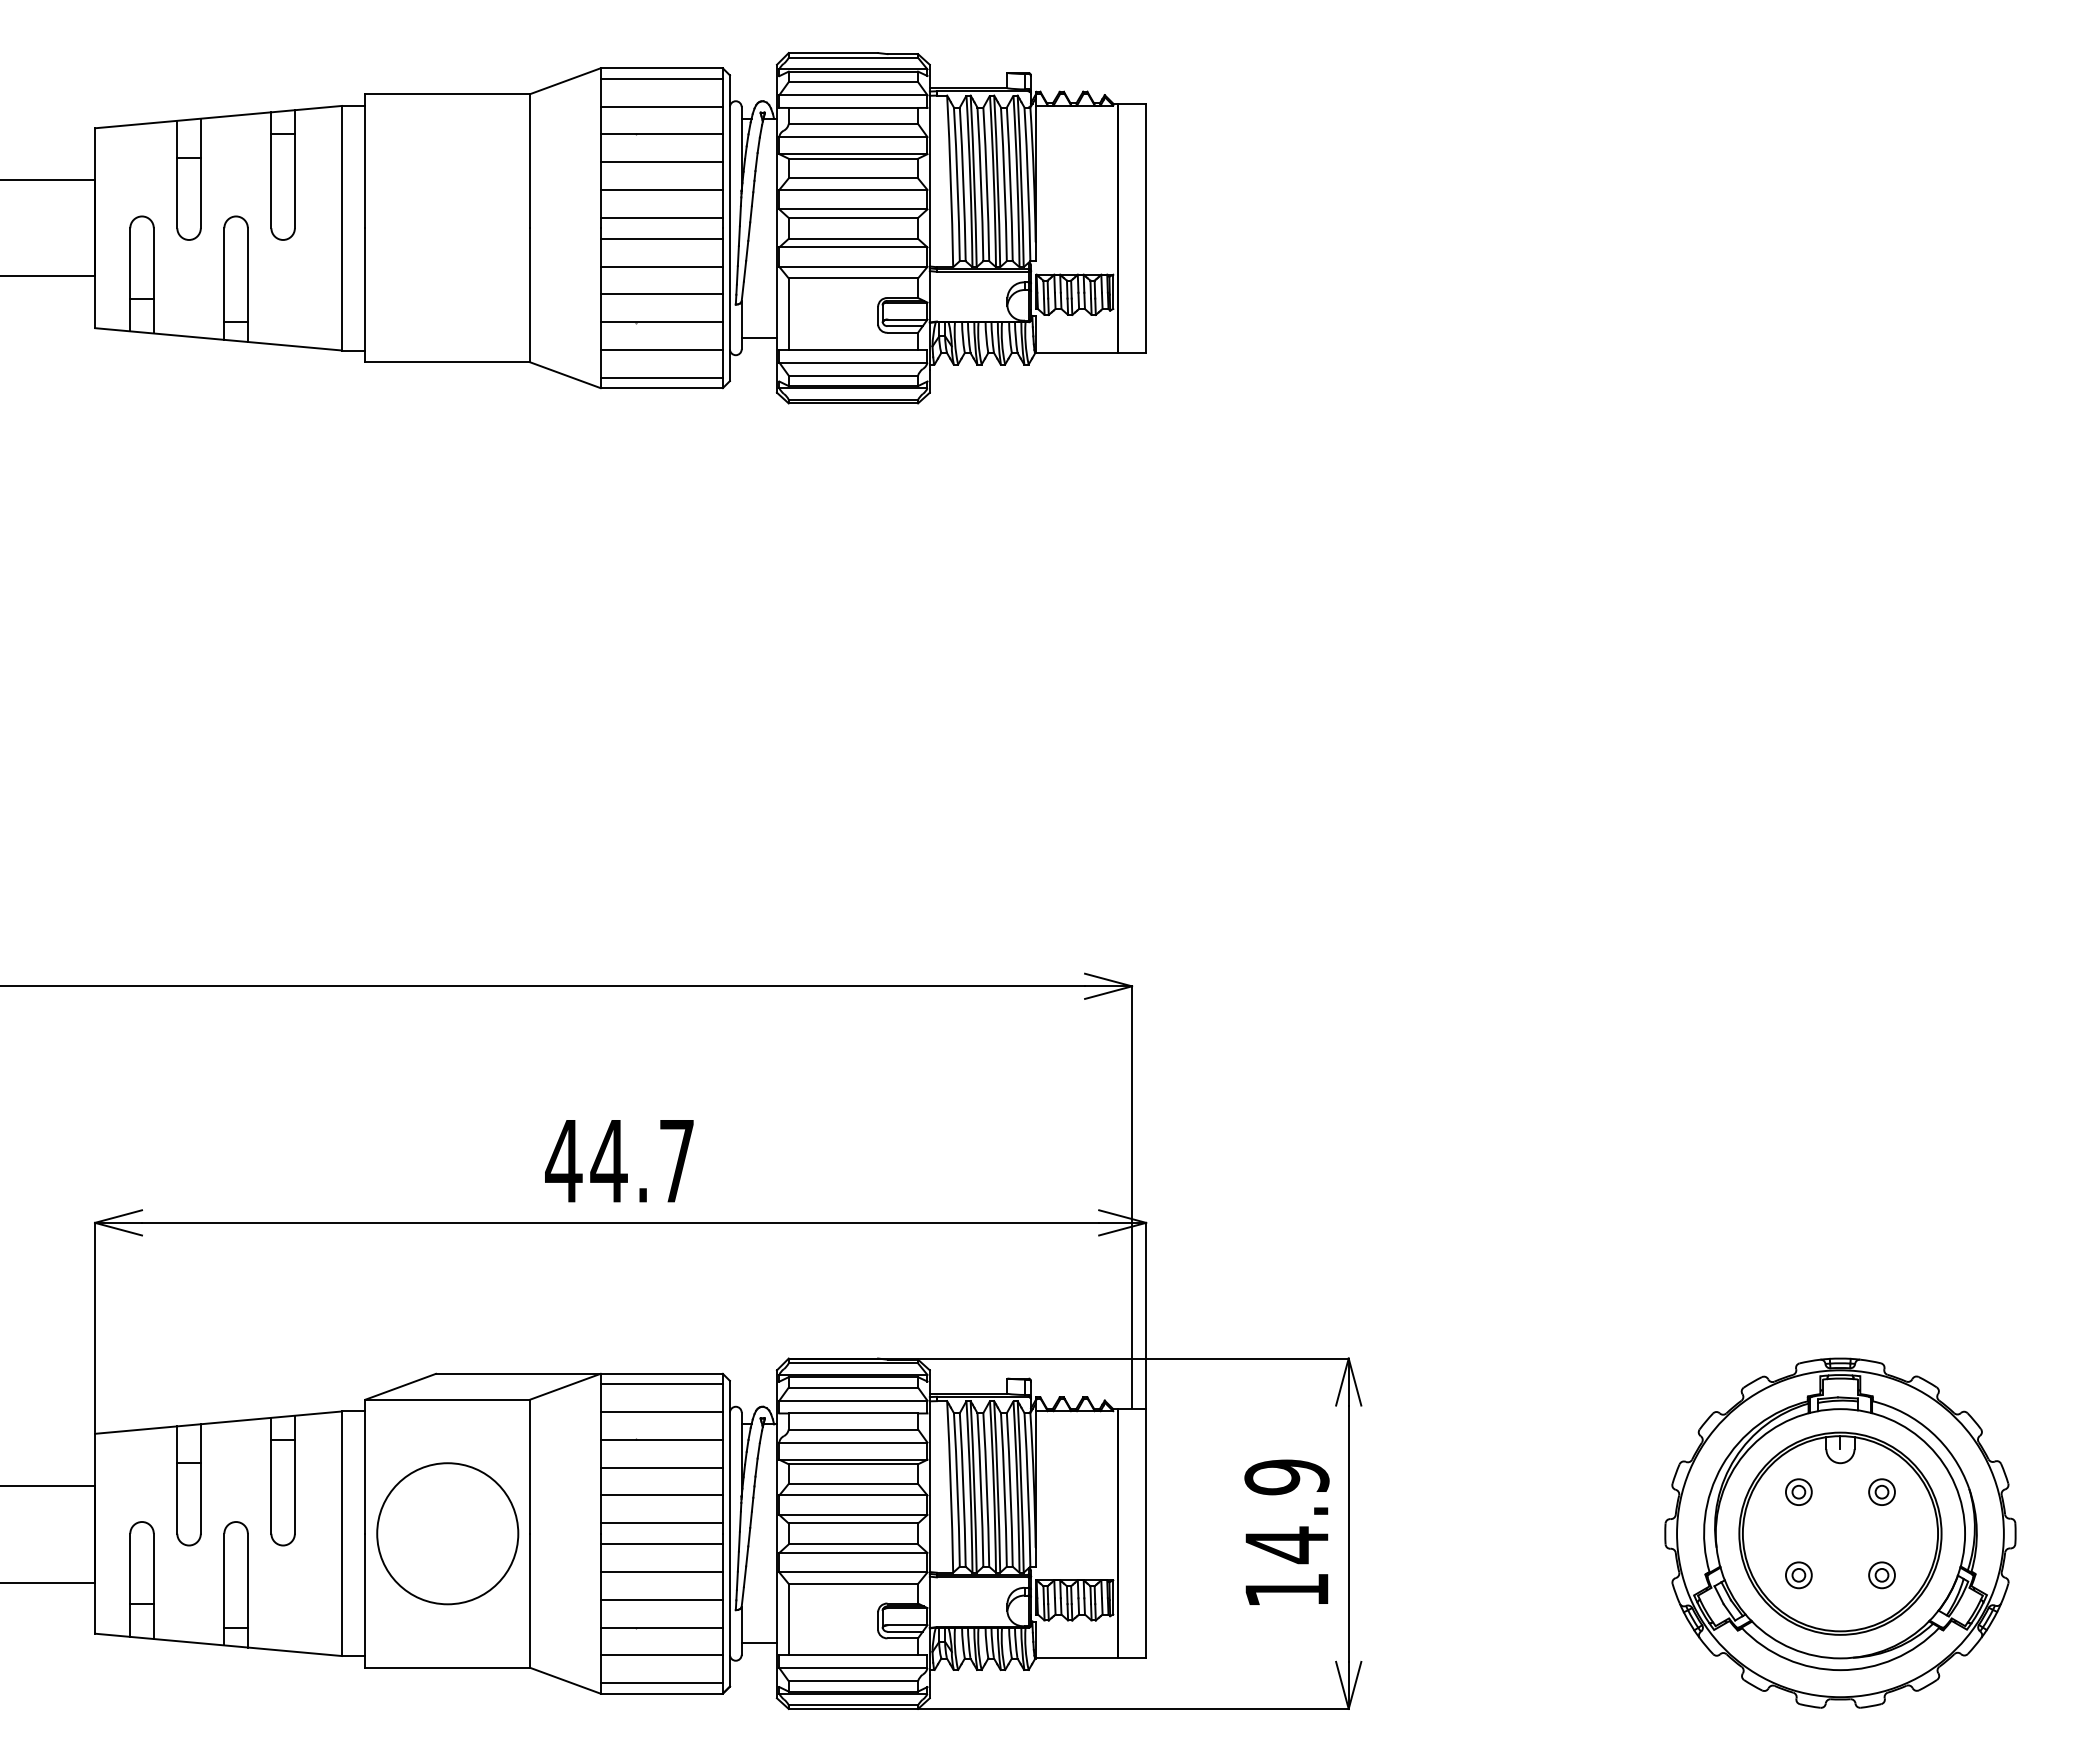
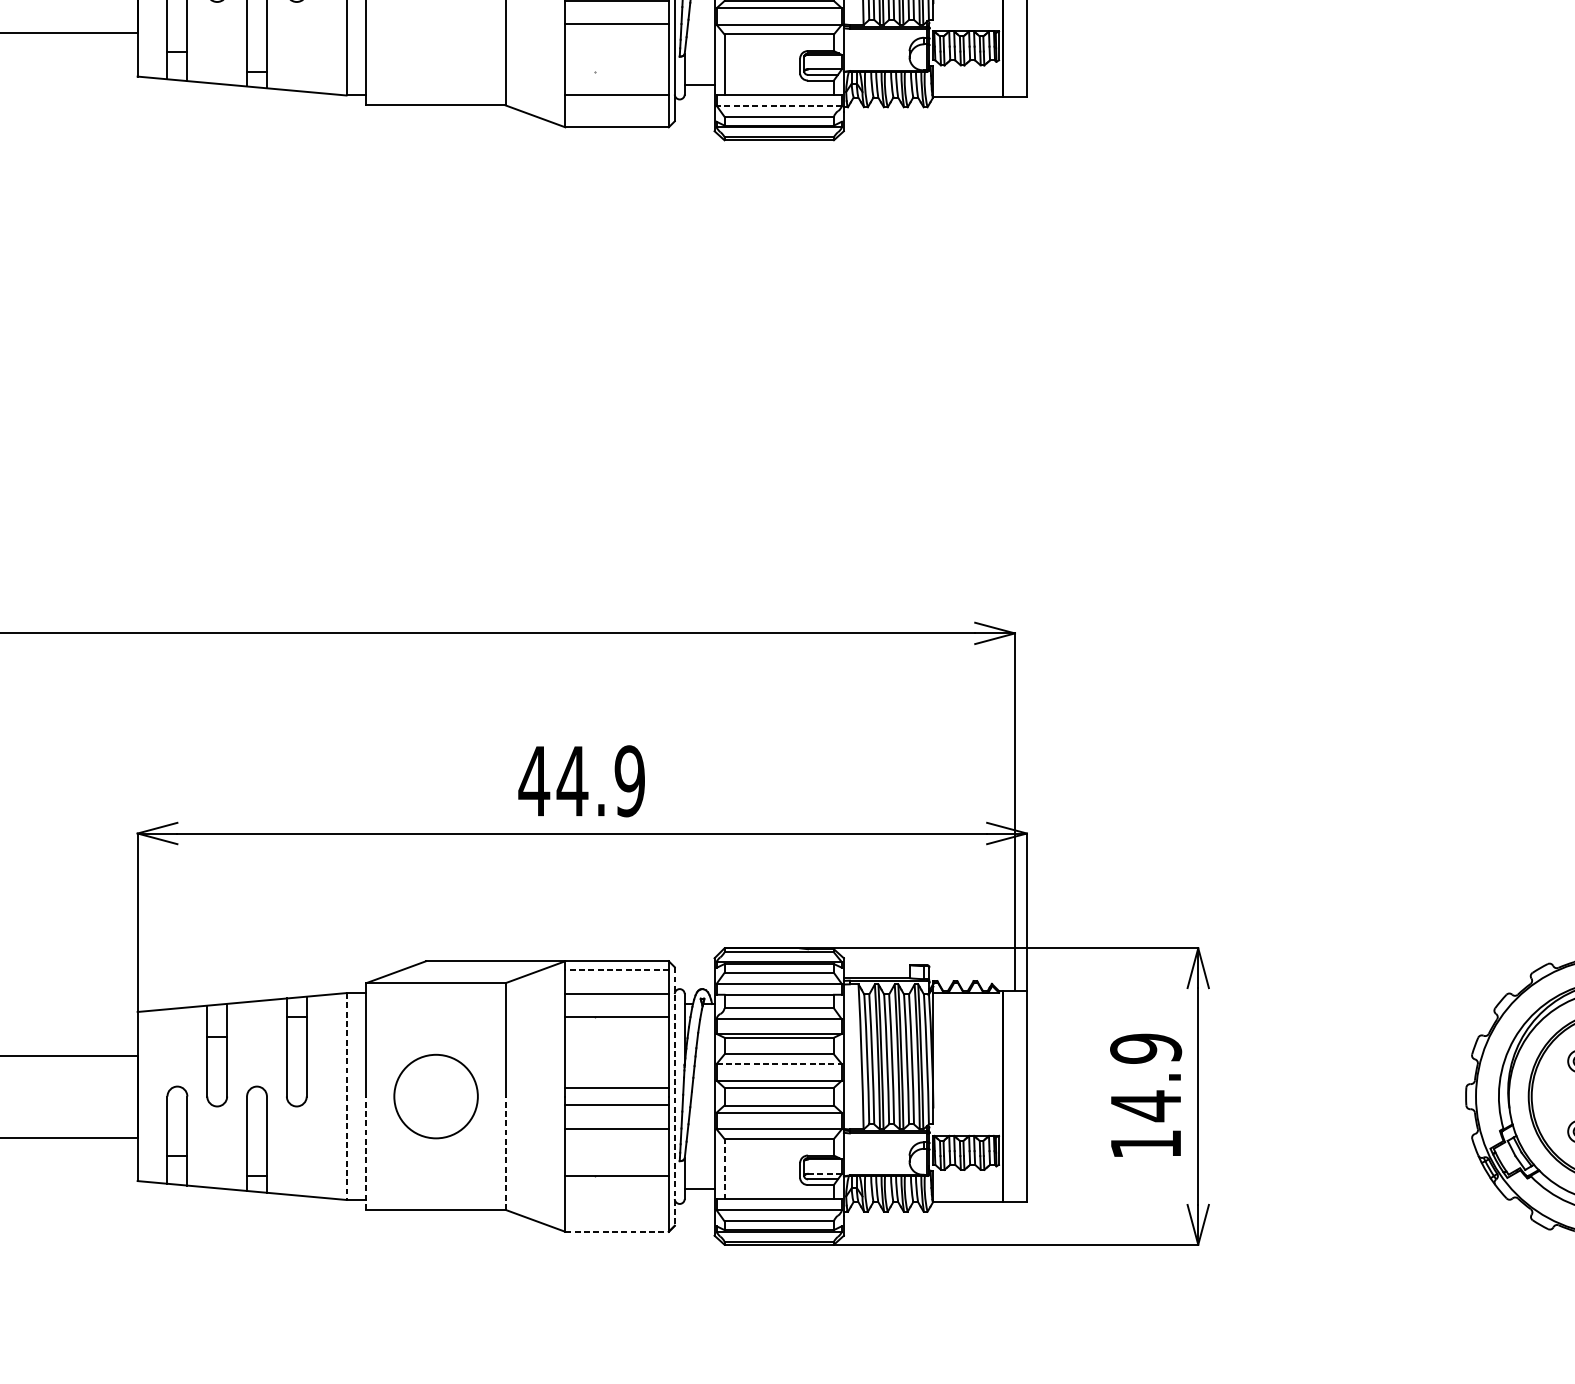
line: (661, 294) -> (616, 48), removed
line: (661, 322) -> (616, 71), removed
line: (852, 362) -> (778, 105), solid -> dashed
line: (661, 377) -> (616, 118), removed
text: (676, 1160) -> (629, 780), 44.7 -> 44.9
line: (661, 1384) -> (616, 970), solid -> dashed
line: (661, 1467) -> (616, 1040), removed
line: (661, 1495) -> (616, 1064), removed
line: (853, 1495) -> (779, 1064), solid -> dashed
circle: (447, 1533) -> (435, 1096), size x0.7
line: (729, 1533) -> (674, 1096), solid -> dashed
line: (341, 1534) -> (346, 1097), solid -> dashed
line: (661, 1599) -> (616, 1152), removed
line: (365, 1600) -> (366, 1152), solid -> dashed
line: (530, 1600) -> (506, 1152), solid -> dashed
line: (788, 1619) -> (724, 1169), solid -> dashed
line: (907, 1625) -> (824, 1174), solid -> dashed
line: (661, 1655) -> (616, 1199), removed
line: (661, 1683) -> (616, 1223), removed
line: (662, 1693) -> (617, 1231), solid -> dashed

